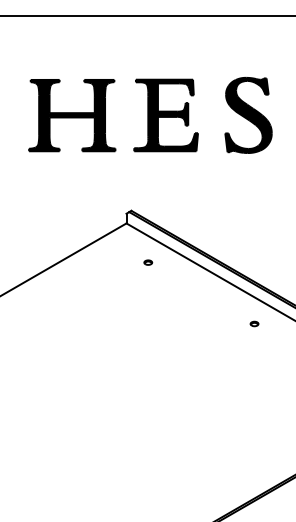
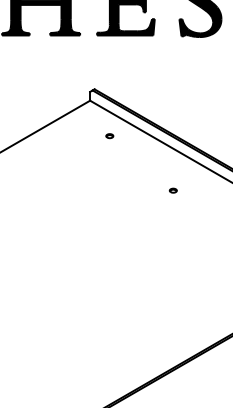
part: (254, 323) -> (173, 190), moved

